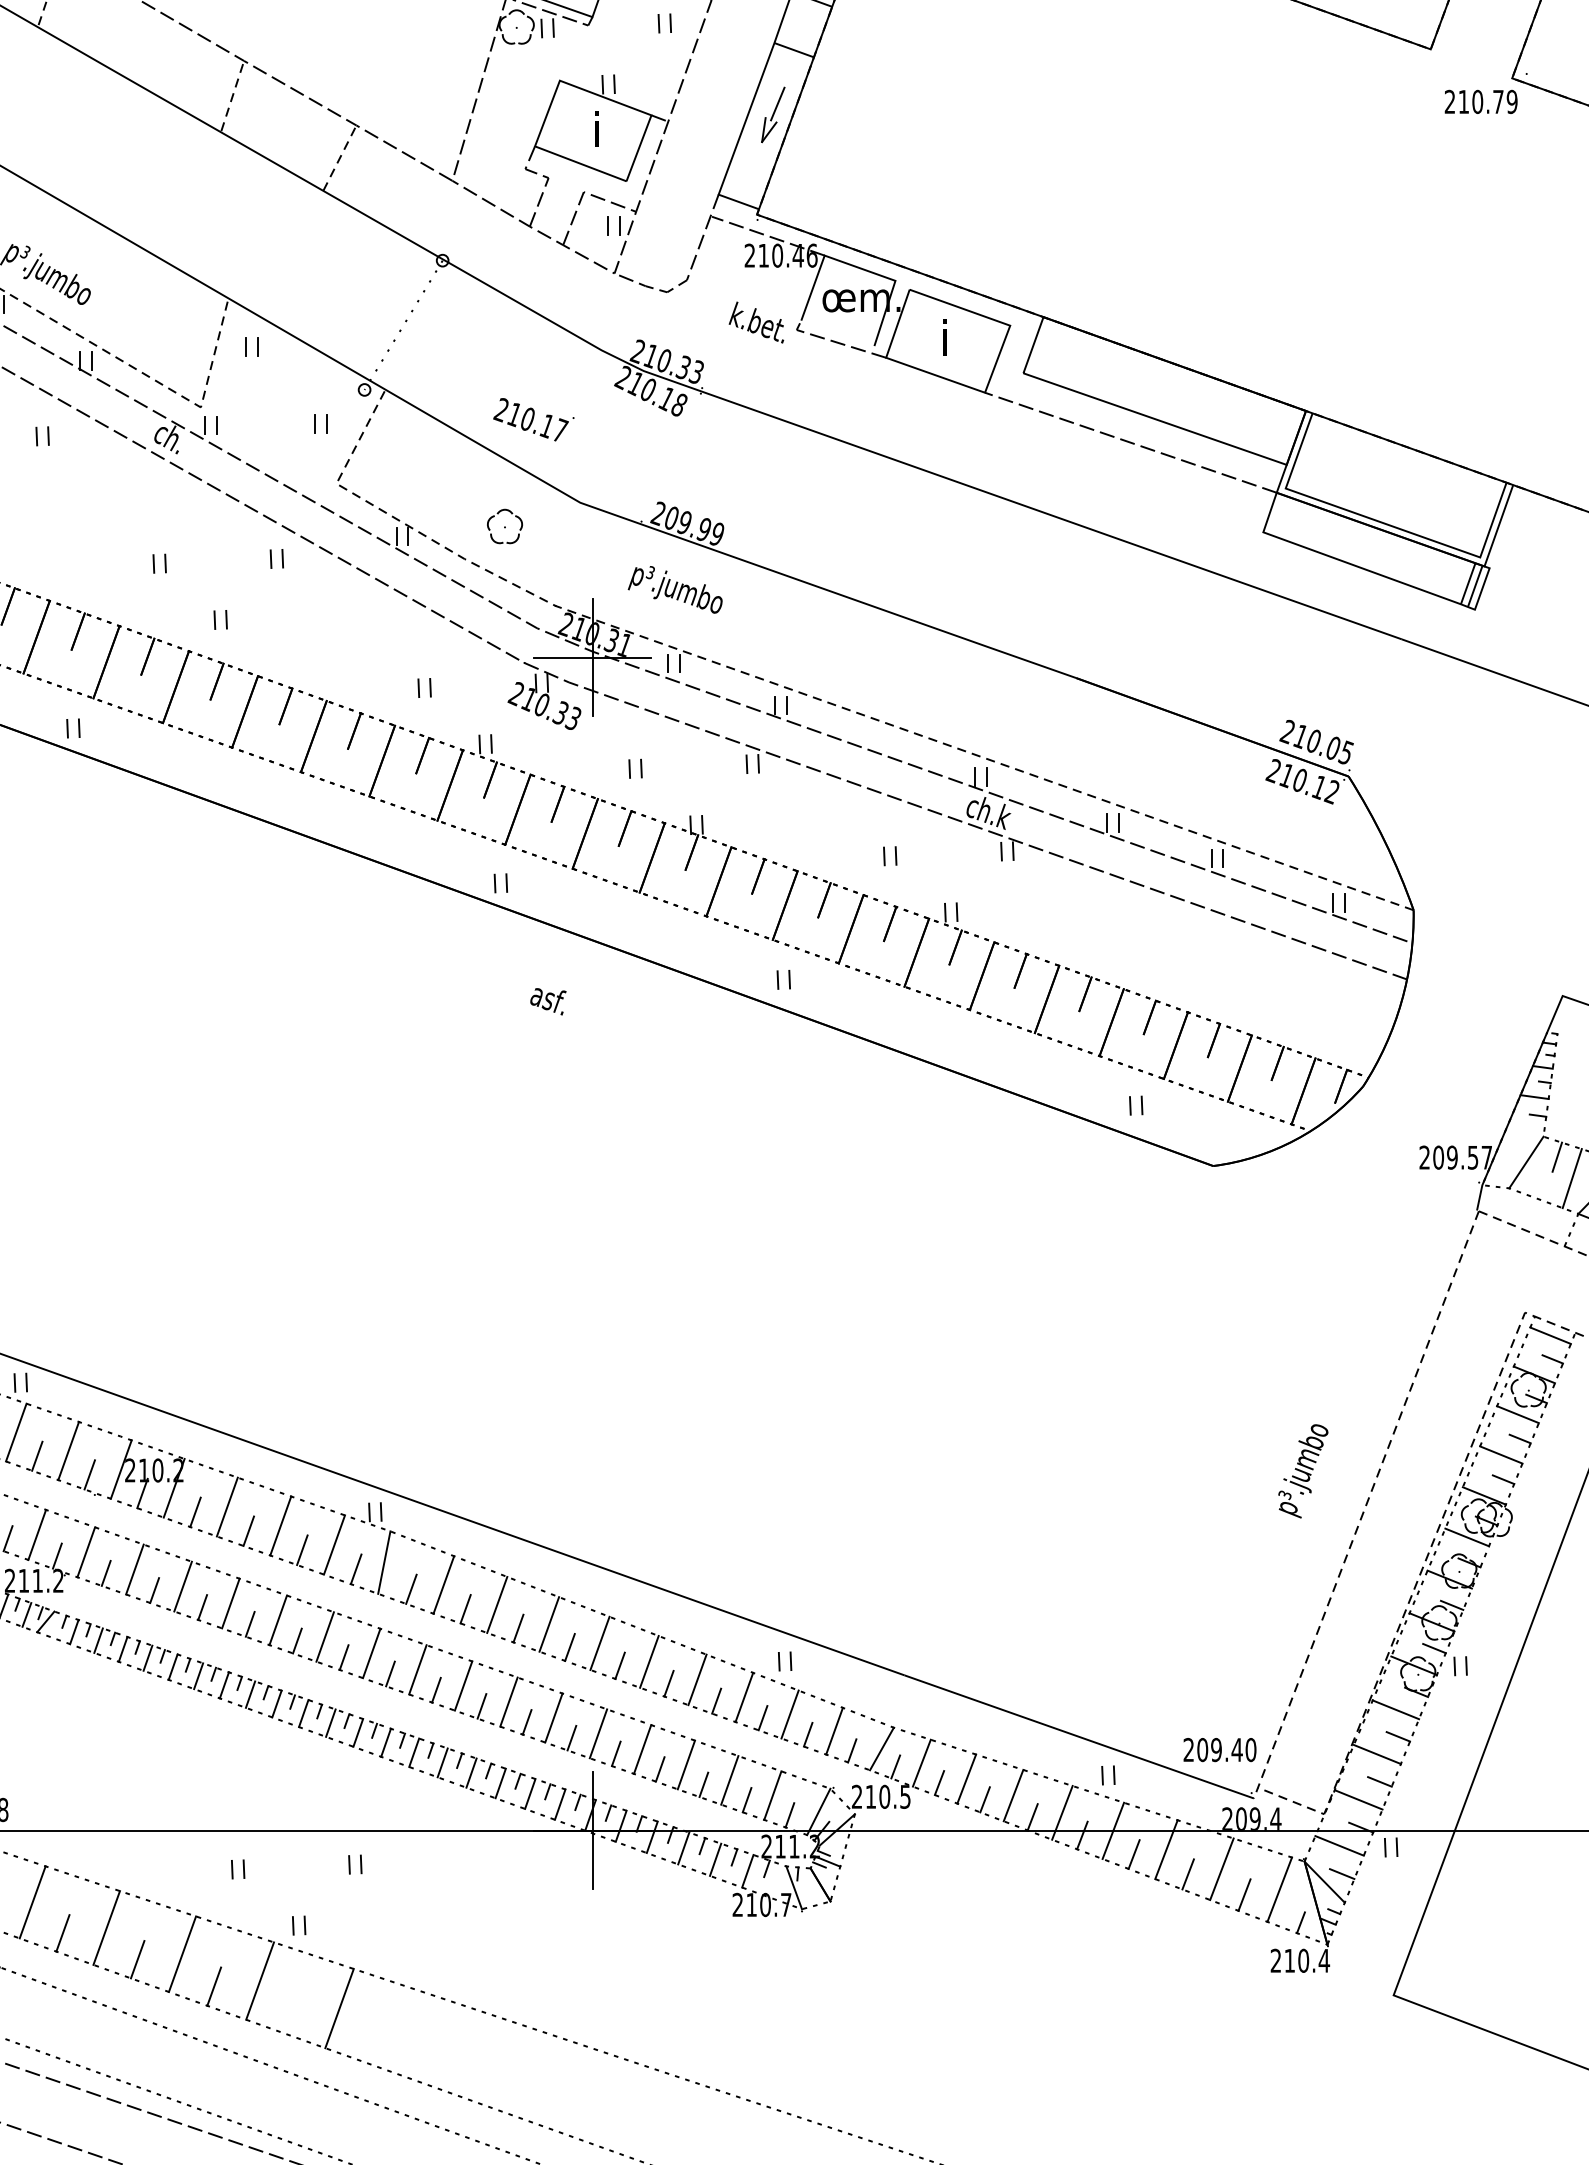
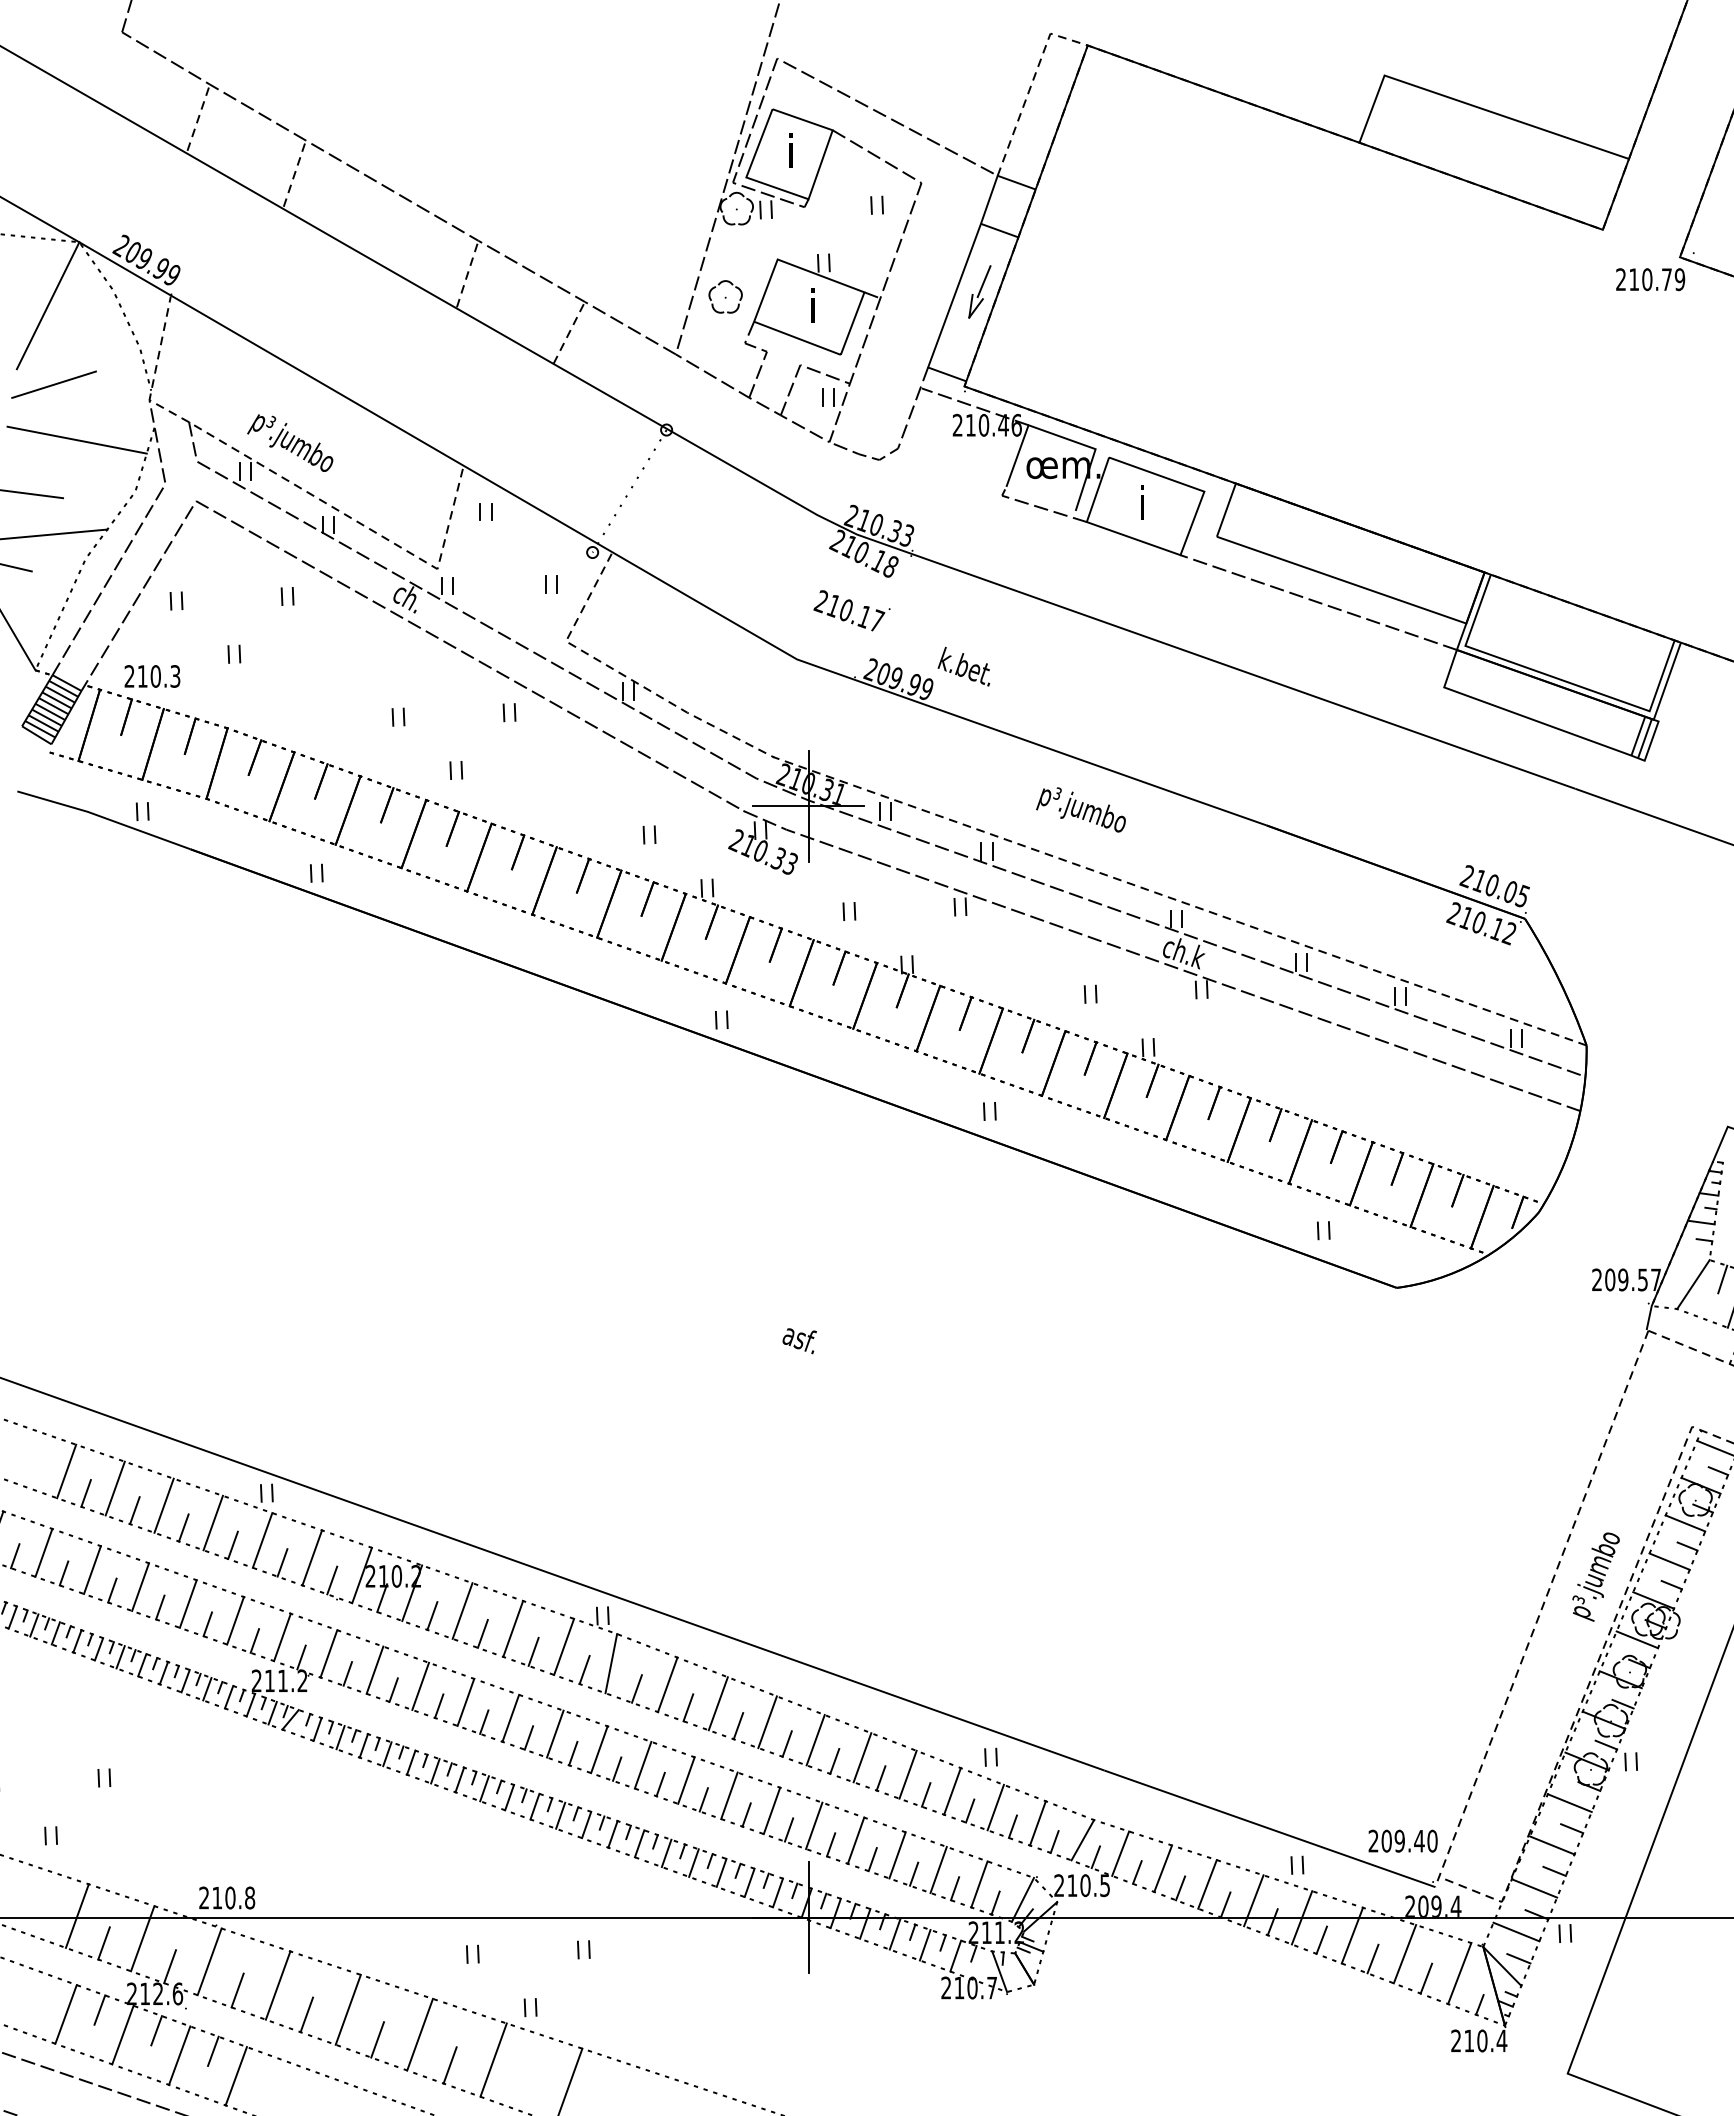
text: (756, 322) -> (963, 666), moved
text: (533, 419) -> (851, 610), moved
part: (504, 526) -> (725, 296), moved
text: (674, 589) -> (1080, 809), moved
text: (548, 1002) -> (799, 1341), moved
text: (1302, 1470) -> (1595, 1576), moved

